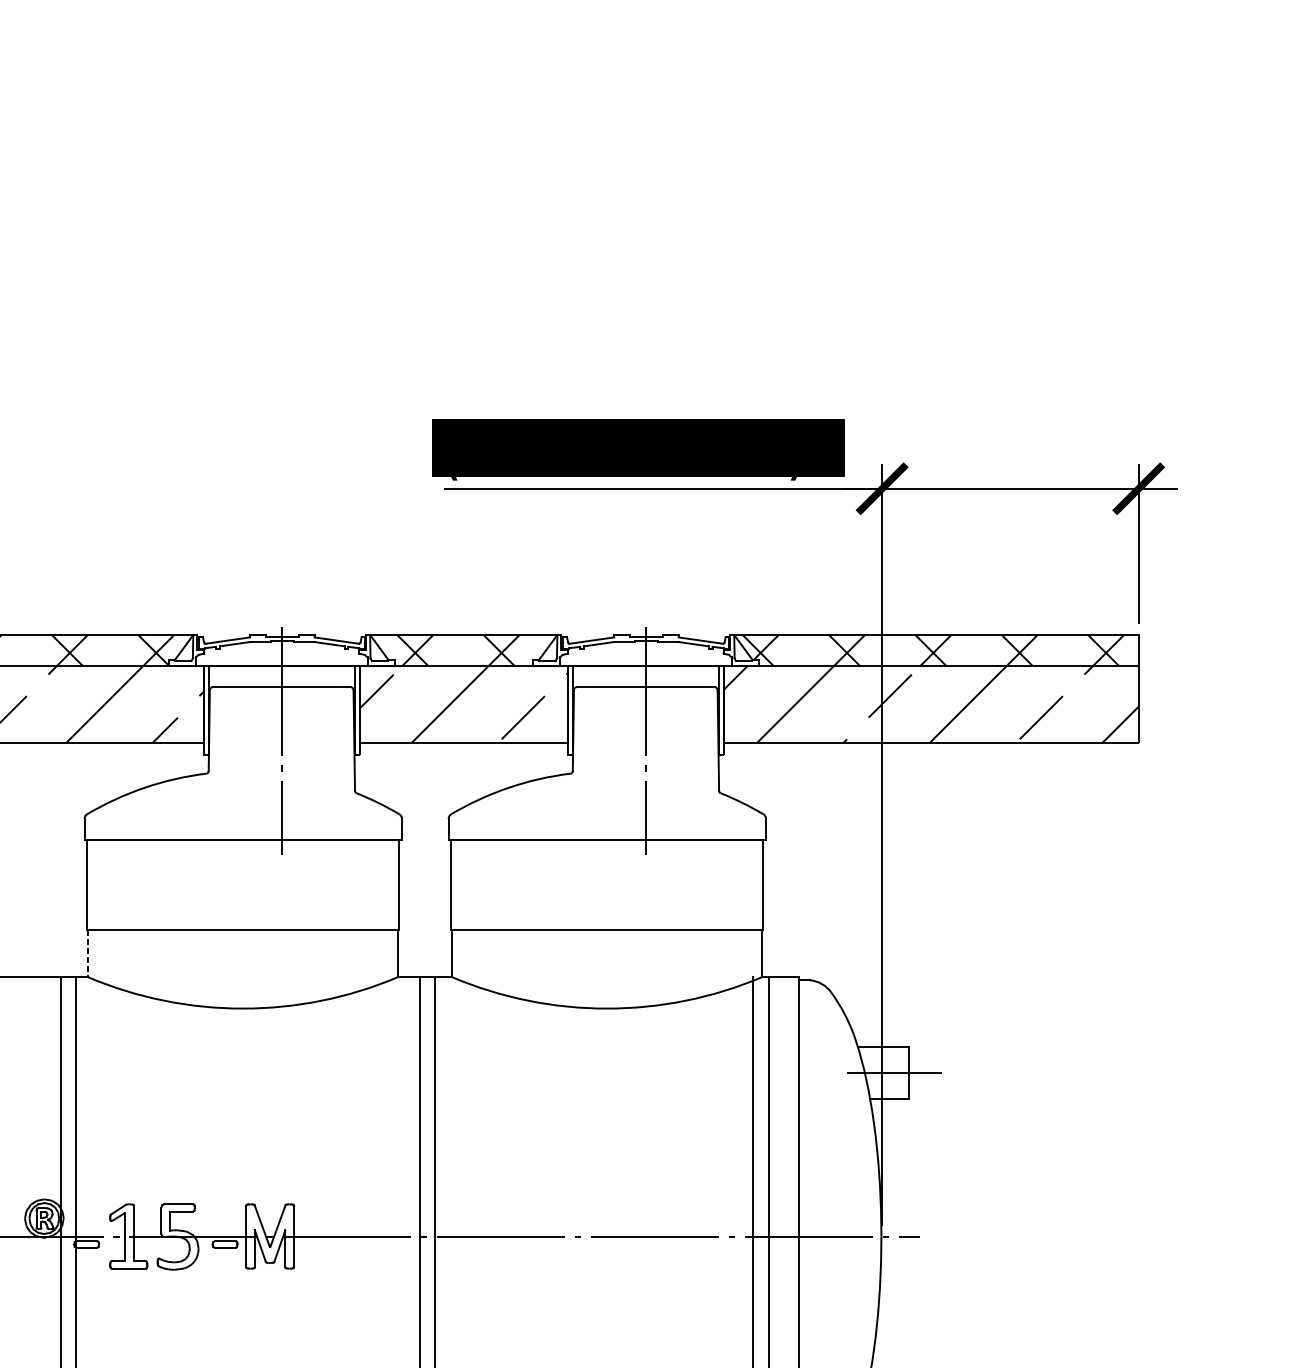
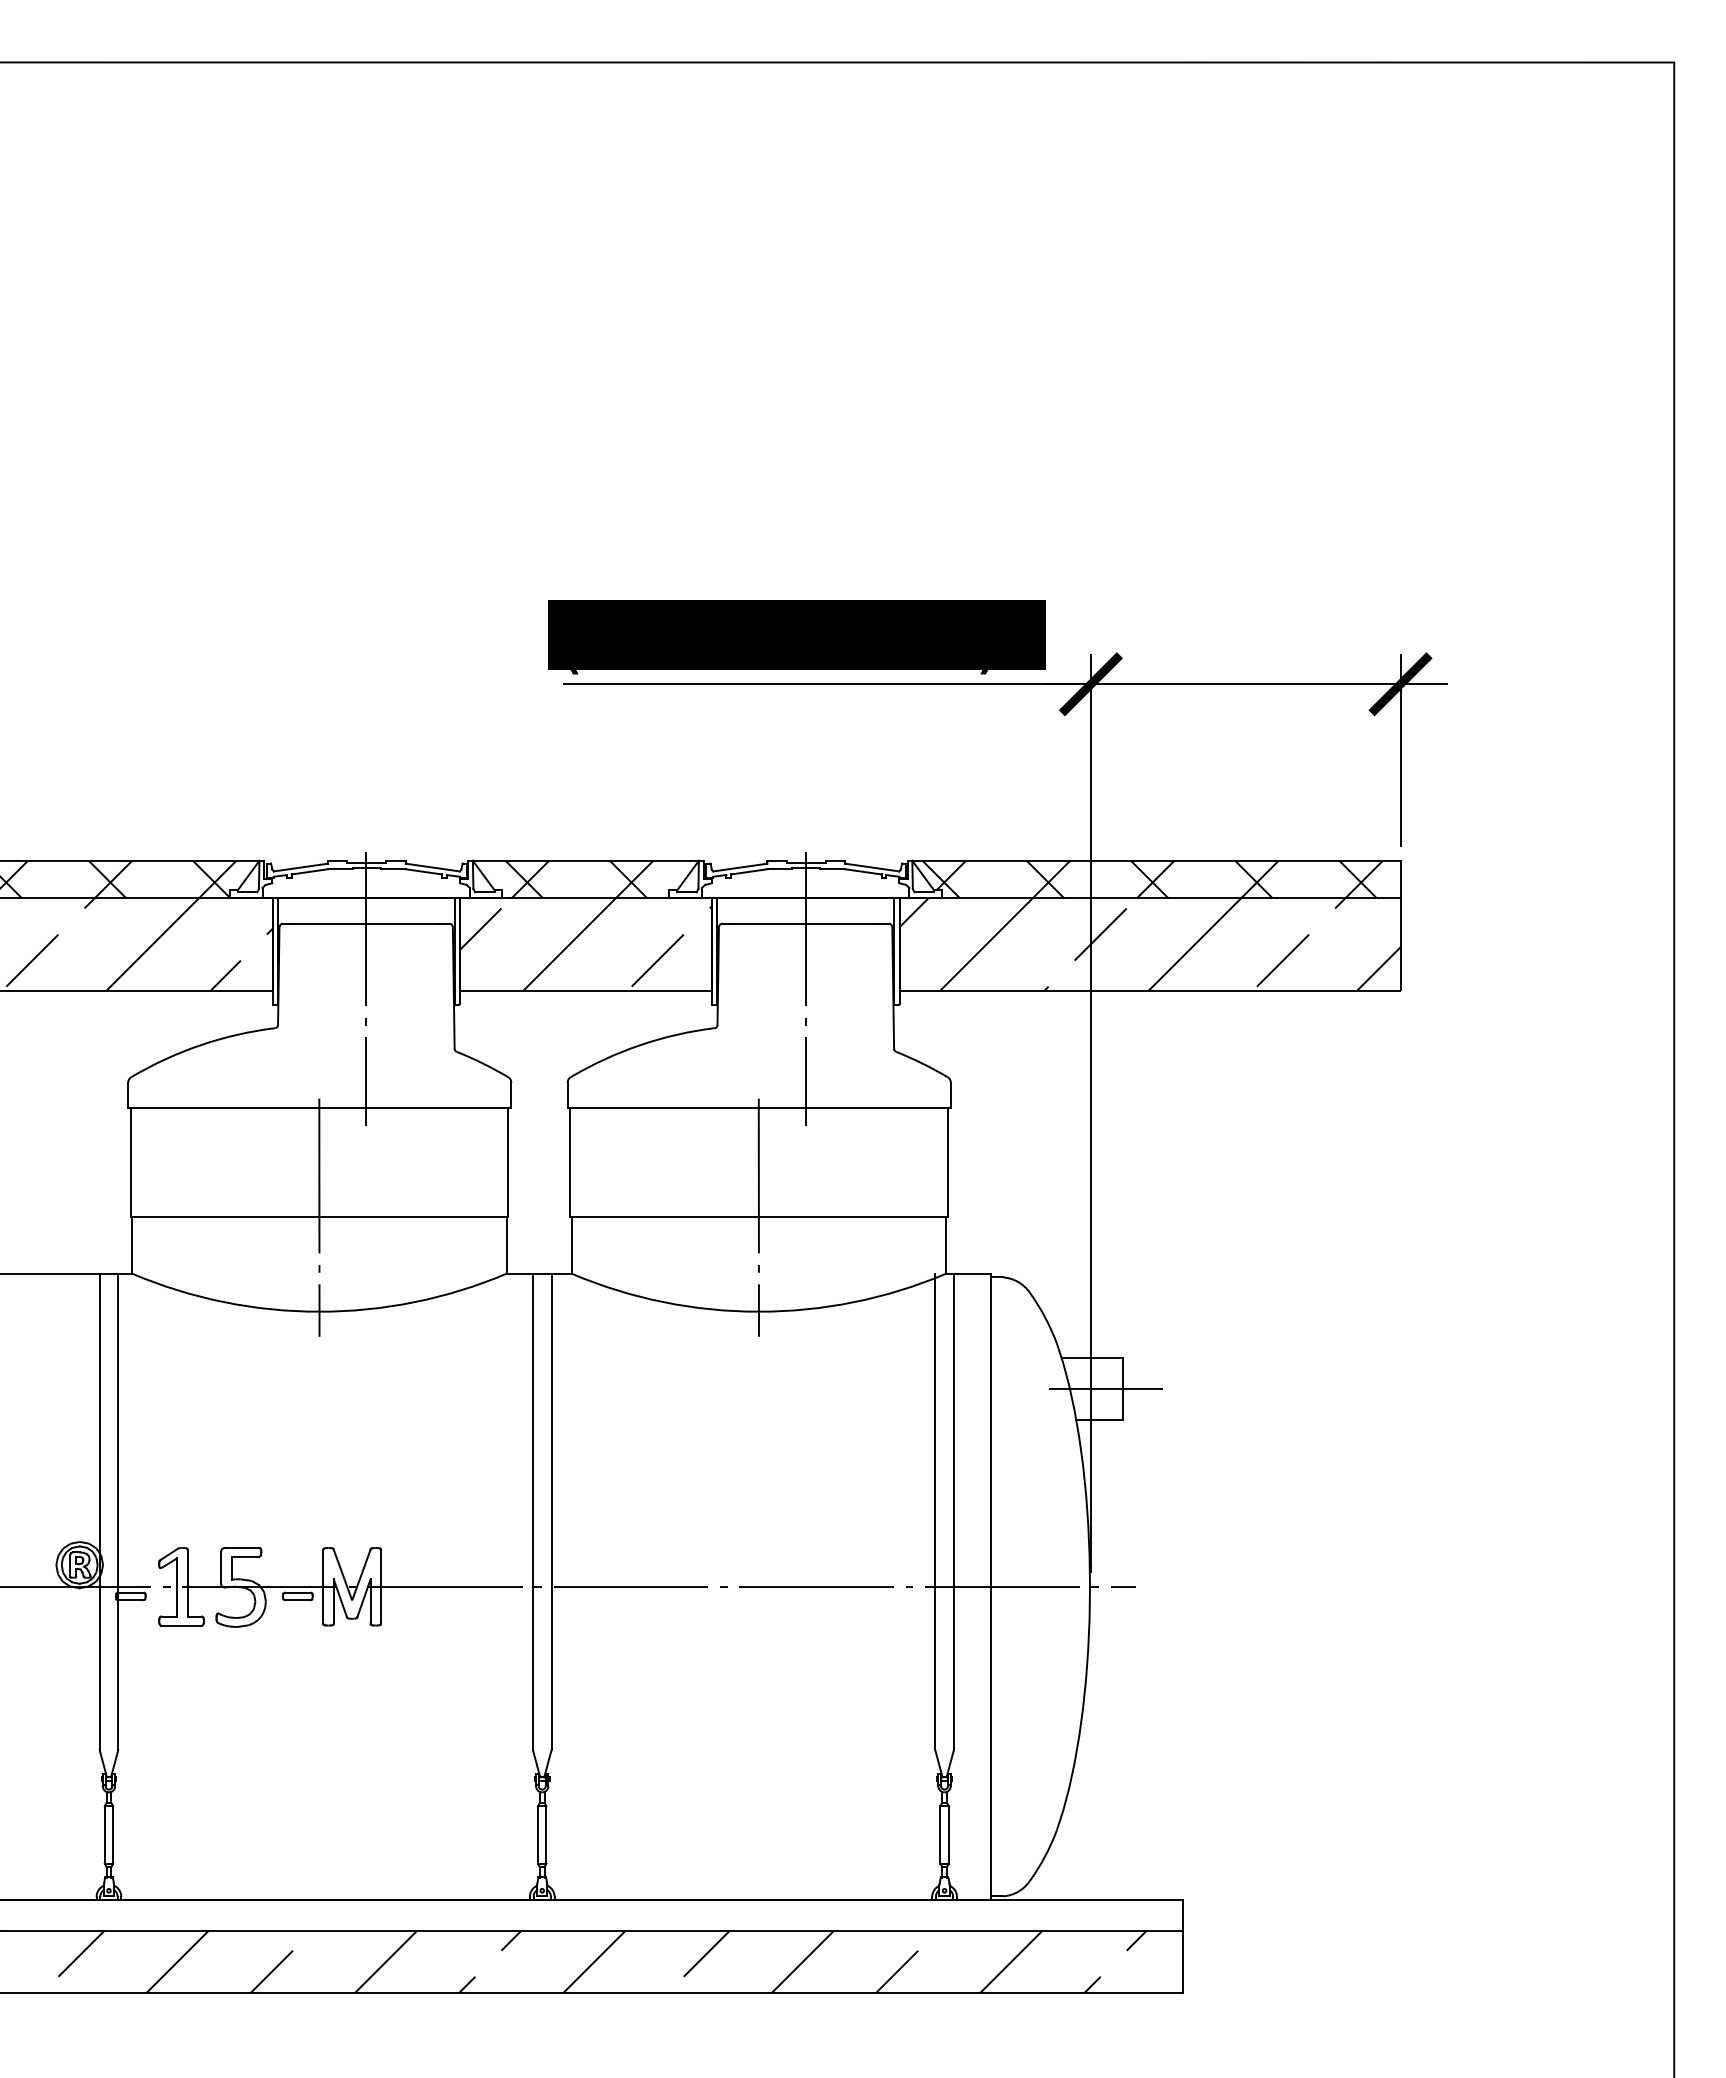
line: (243, 930) -> (319, 1217), added
line: (606, 930) -> (758, 1217), added
line: (88, 953) -> (132, 1245), dashed -> solid

